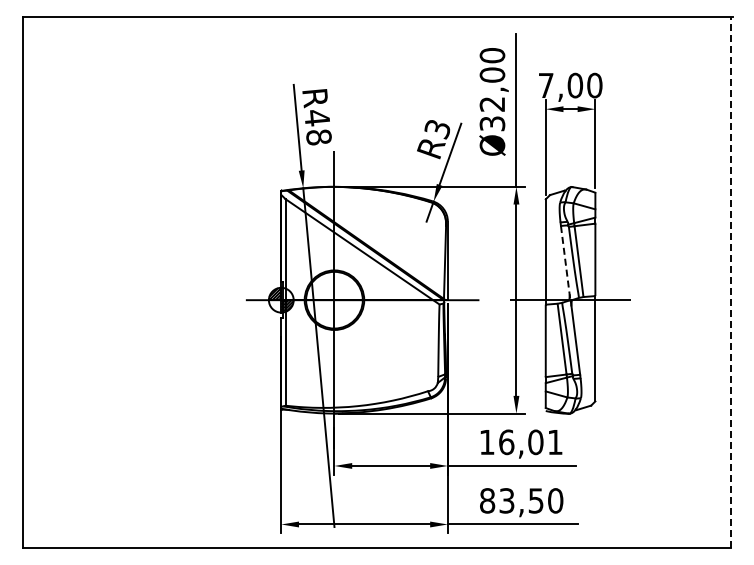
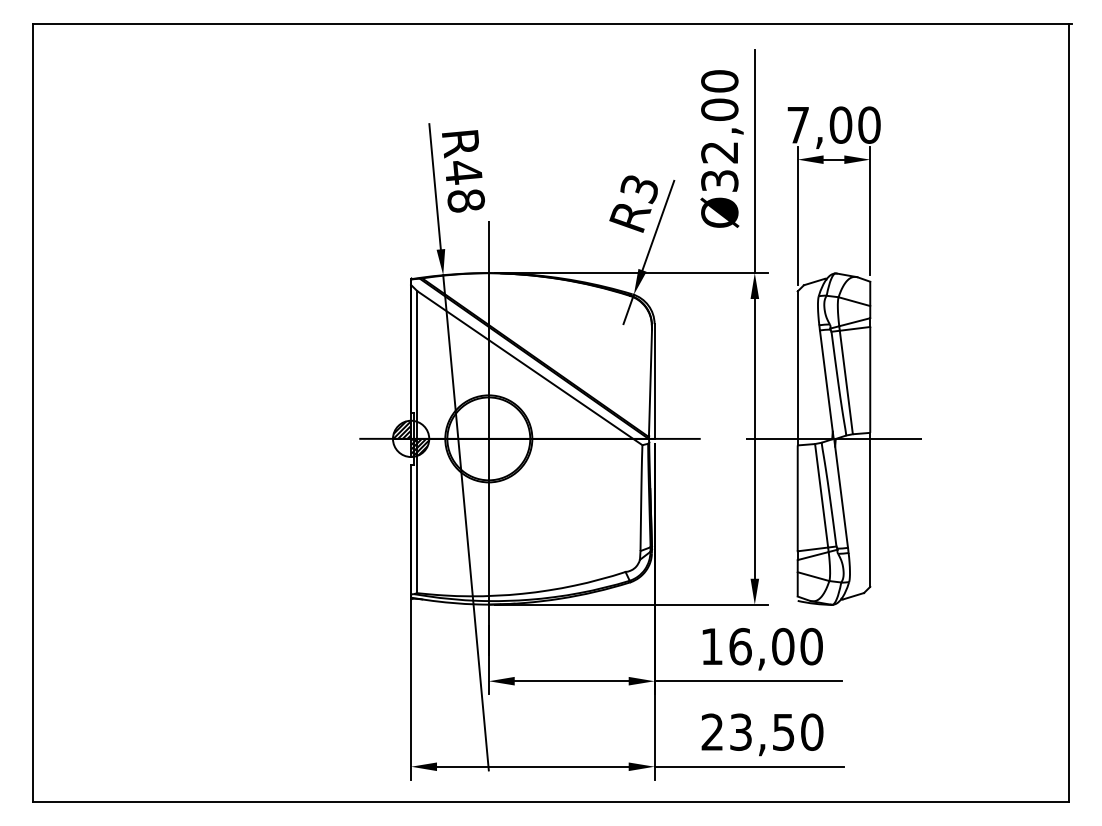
line: (565, 262) -> (826, 383), dashed -> solid
line: (731, 282) -> (1069, 413), dashed -> solid
text: (554, 442) -> (810, 646), 16,01 -> 16,00
text: (487, 500) -> (712, 731), 83,50 -> 23,50

